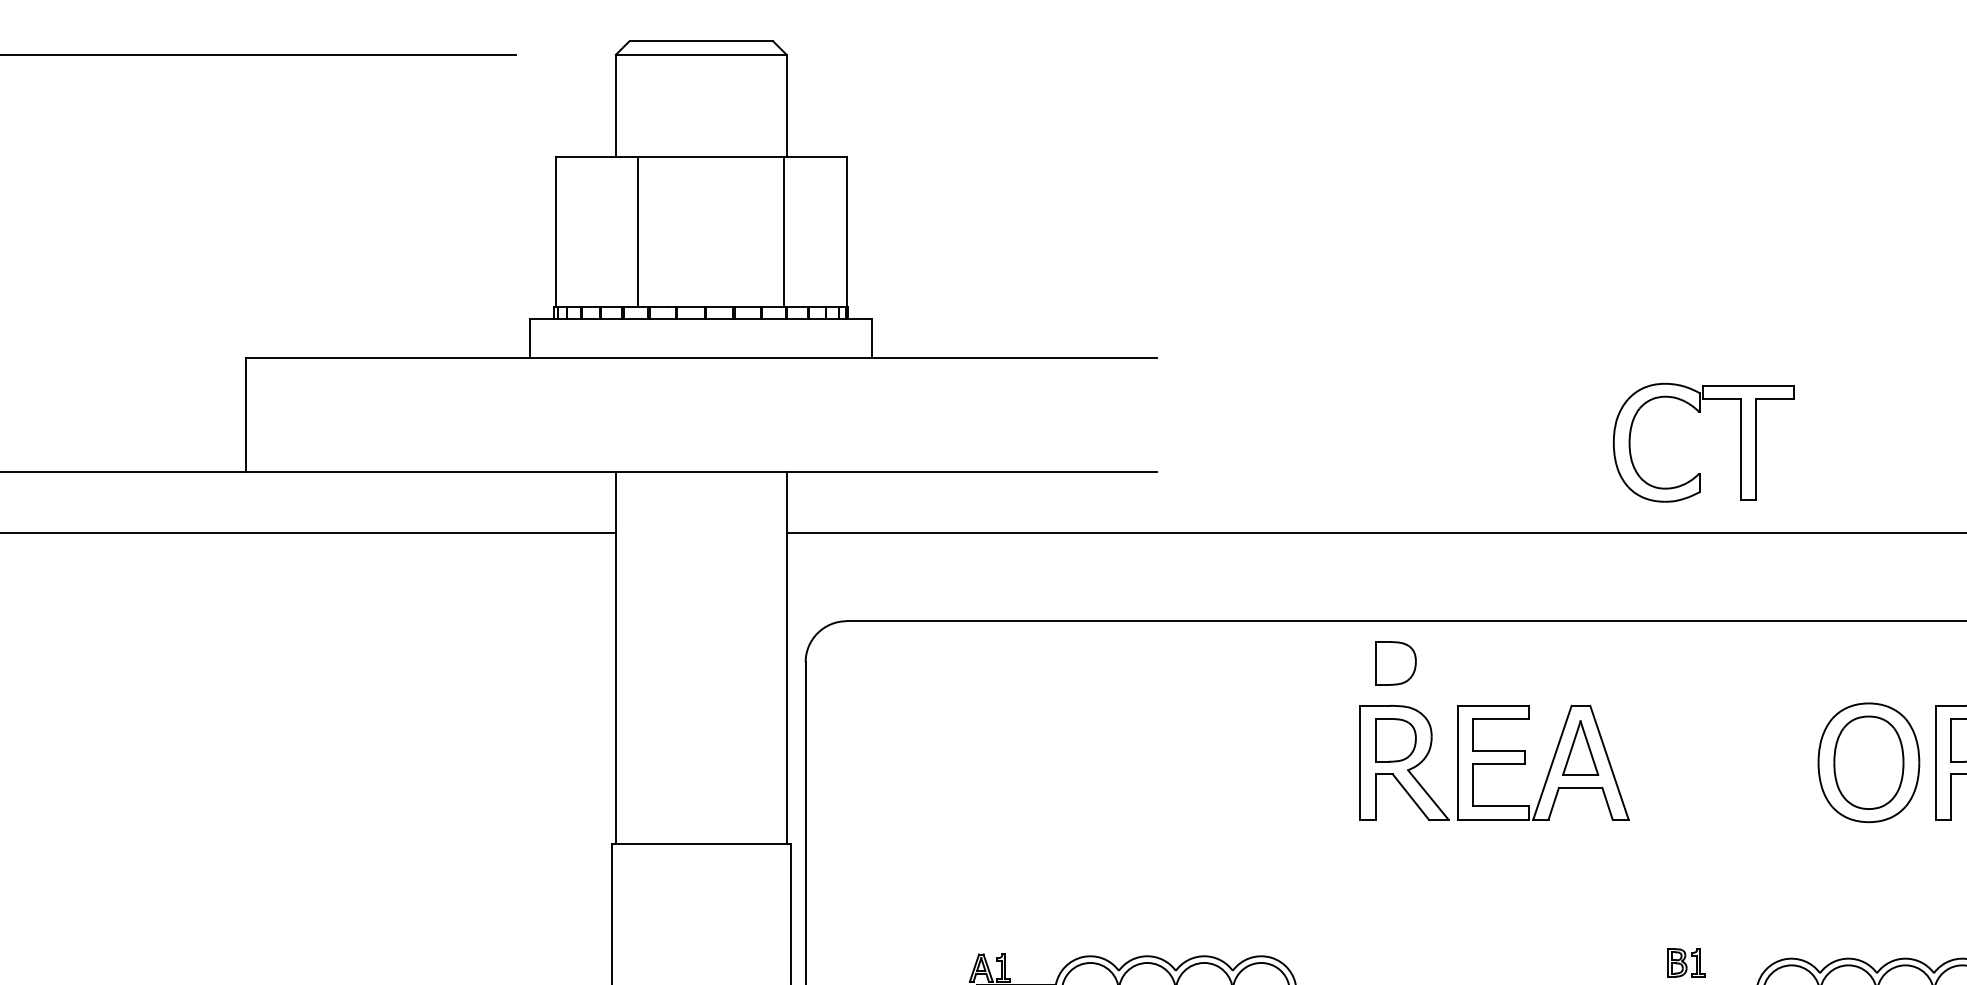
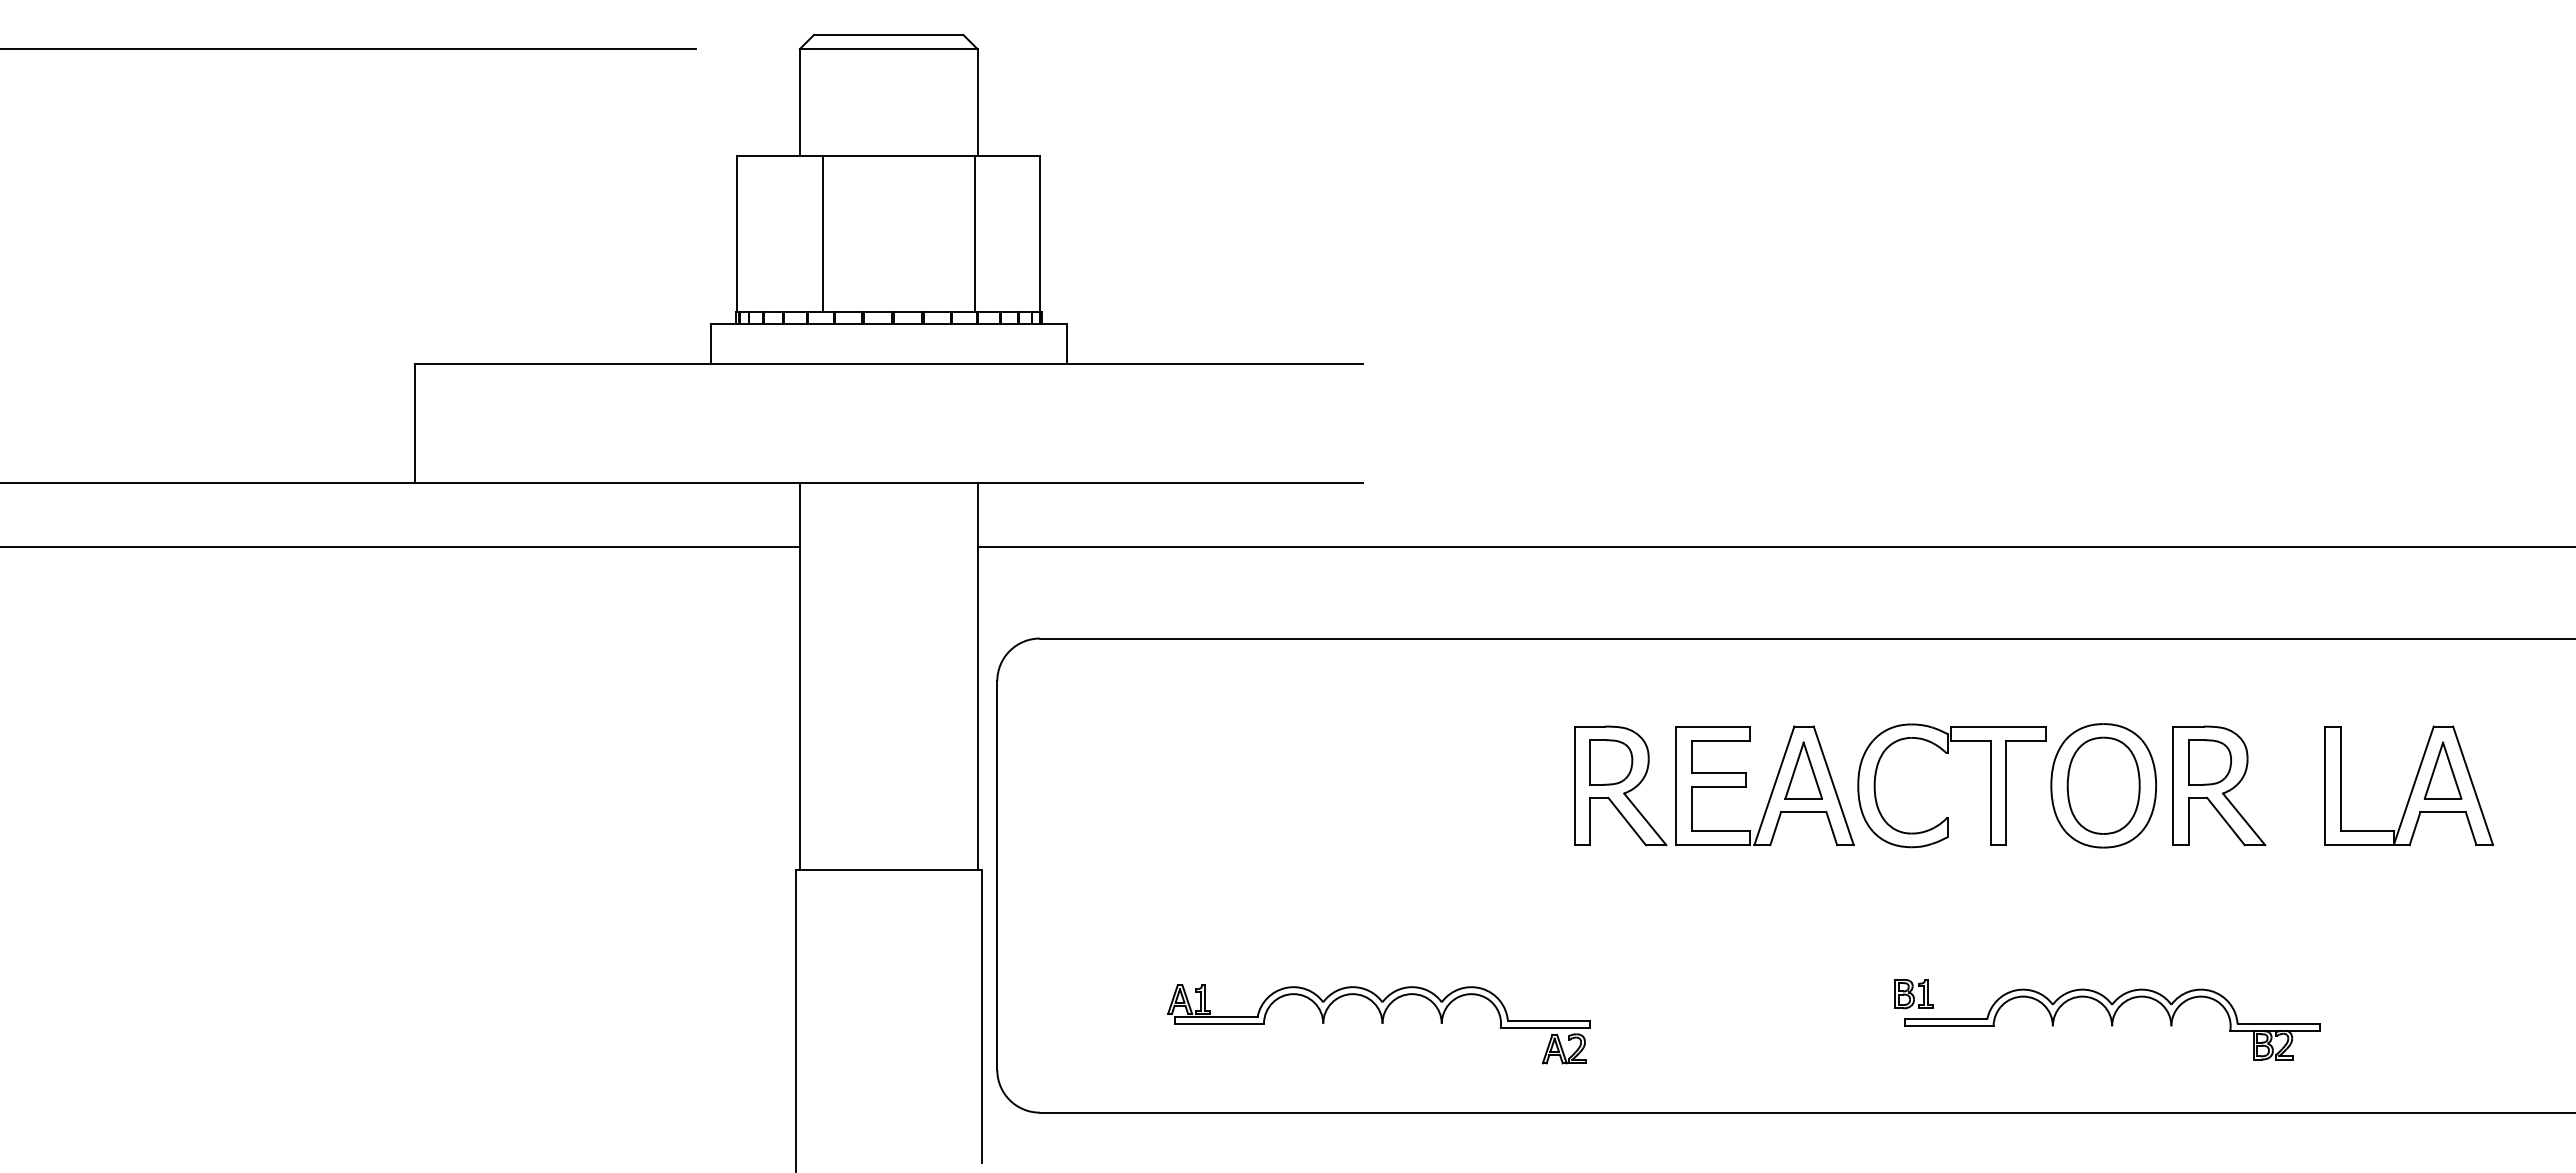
part: (1700, 411) -> (1948, 753), moved
part: (1395, 663) -> (1611, 682), removed

